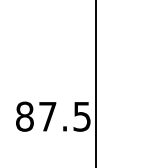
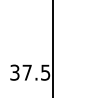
text: (24, 116) -> (14, 72), 87.5 -> 37.5

